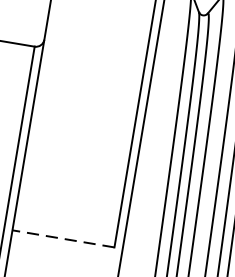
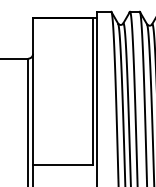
line: (63, 238) -> (62, 164), dashed -> solid

